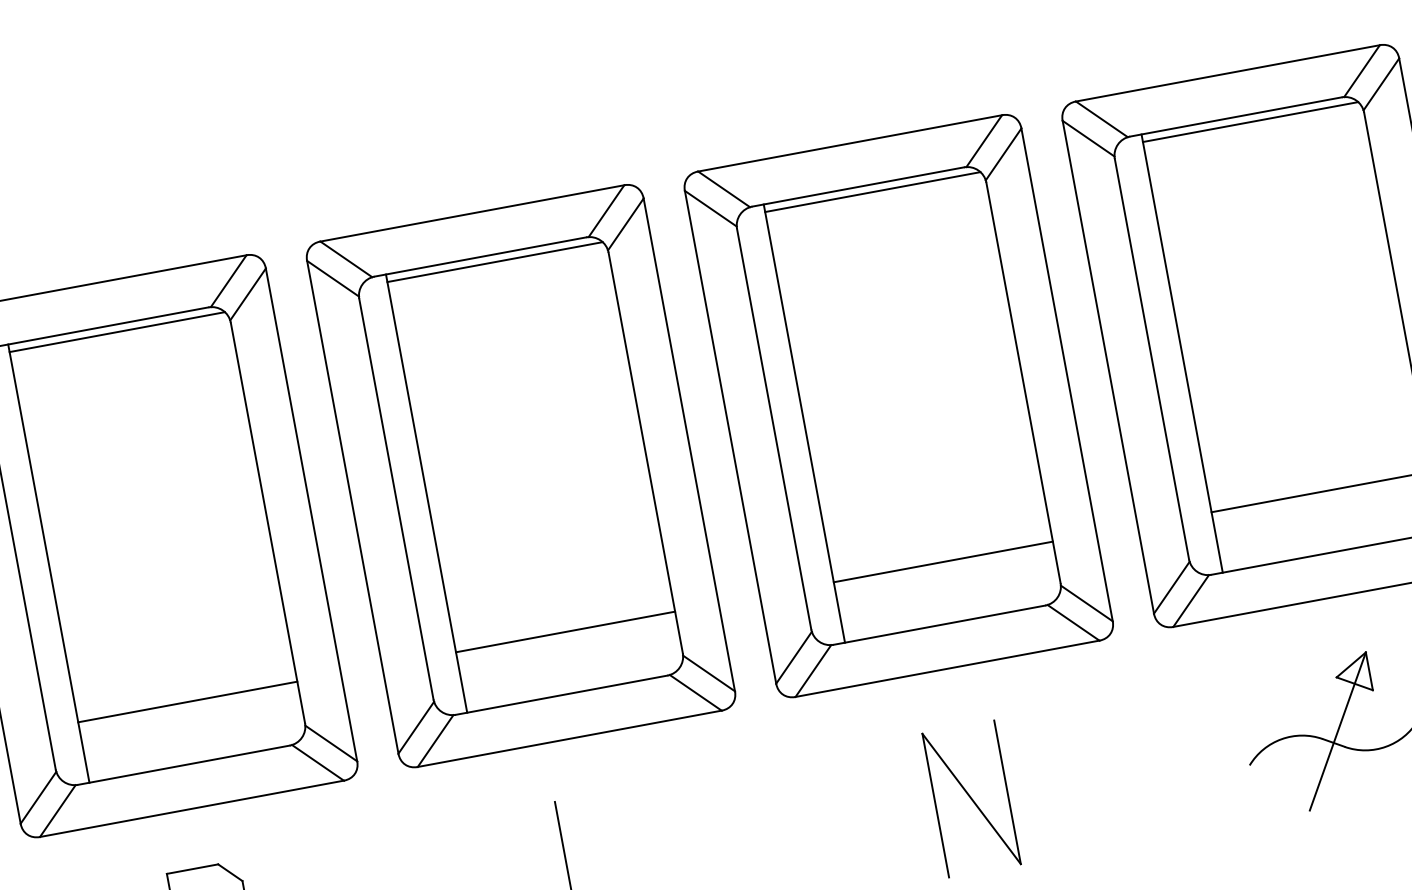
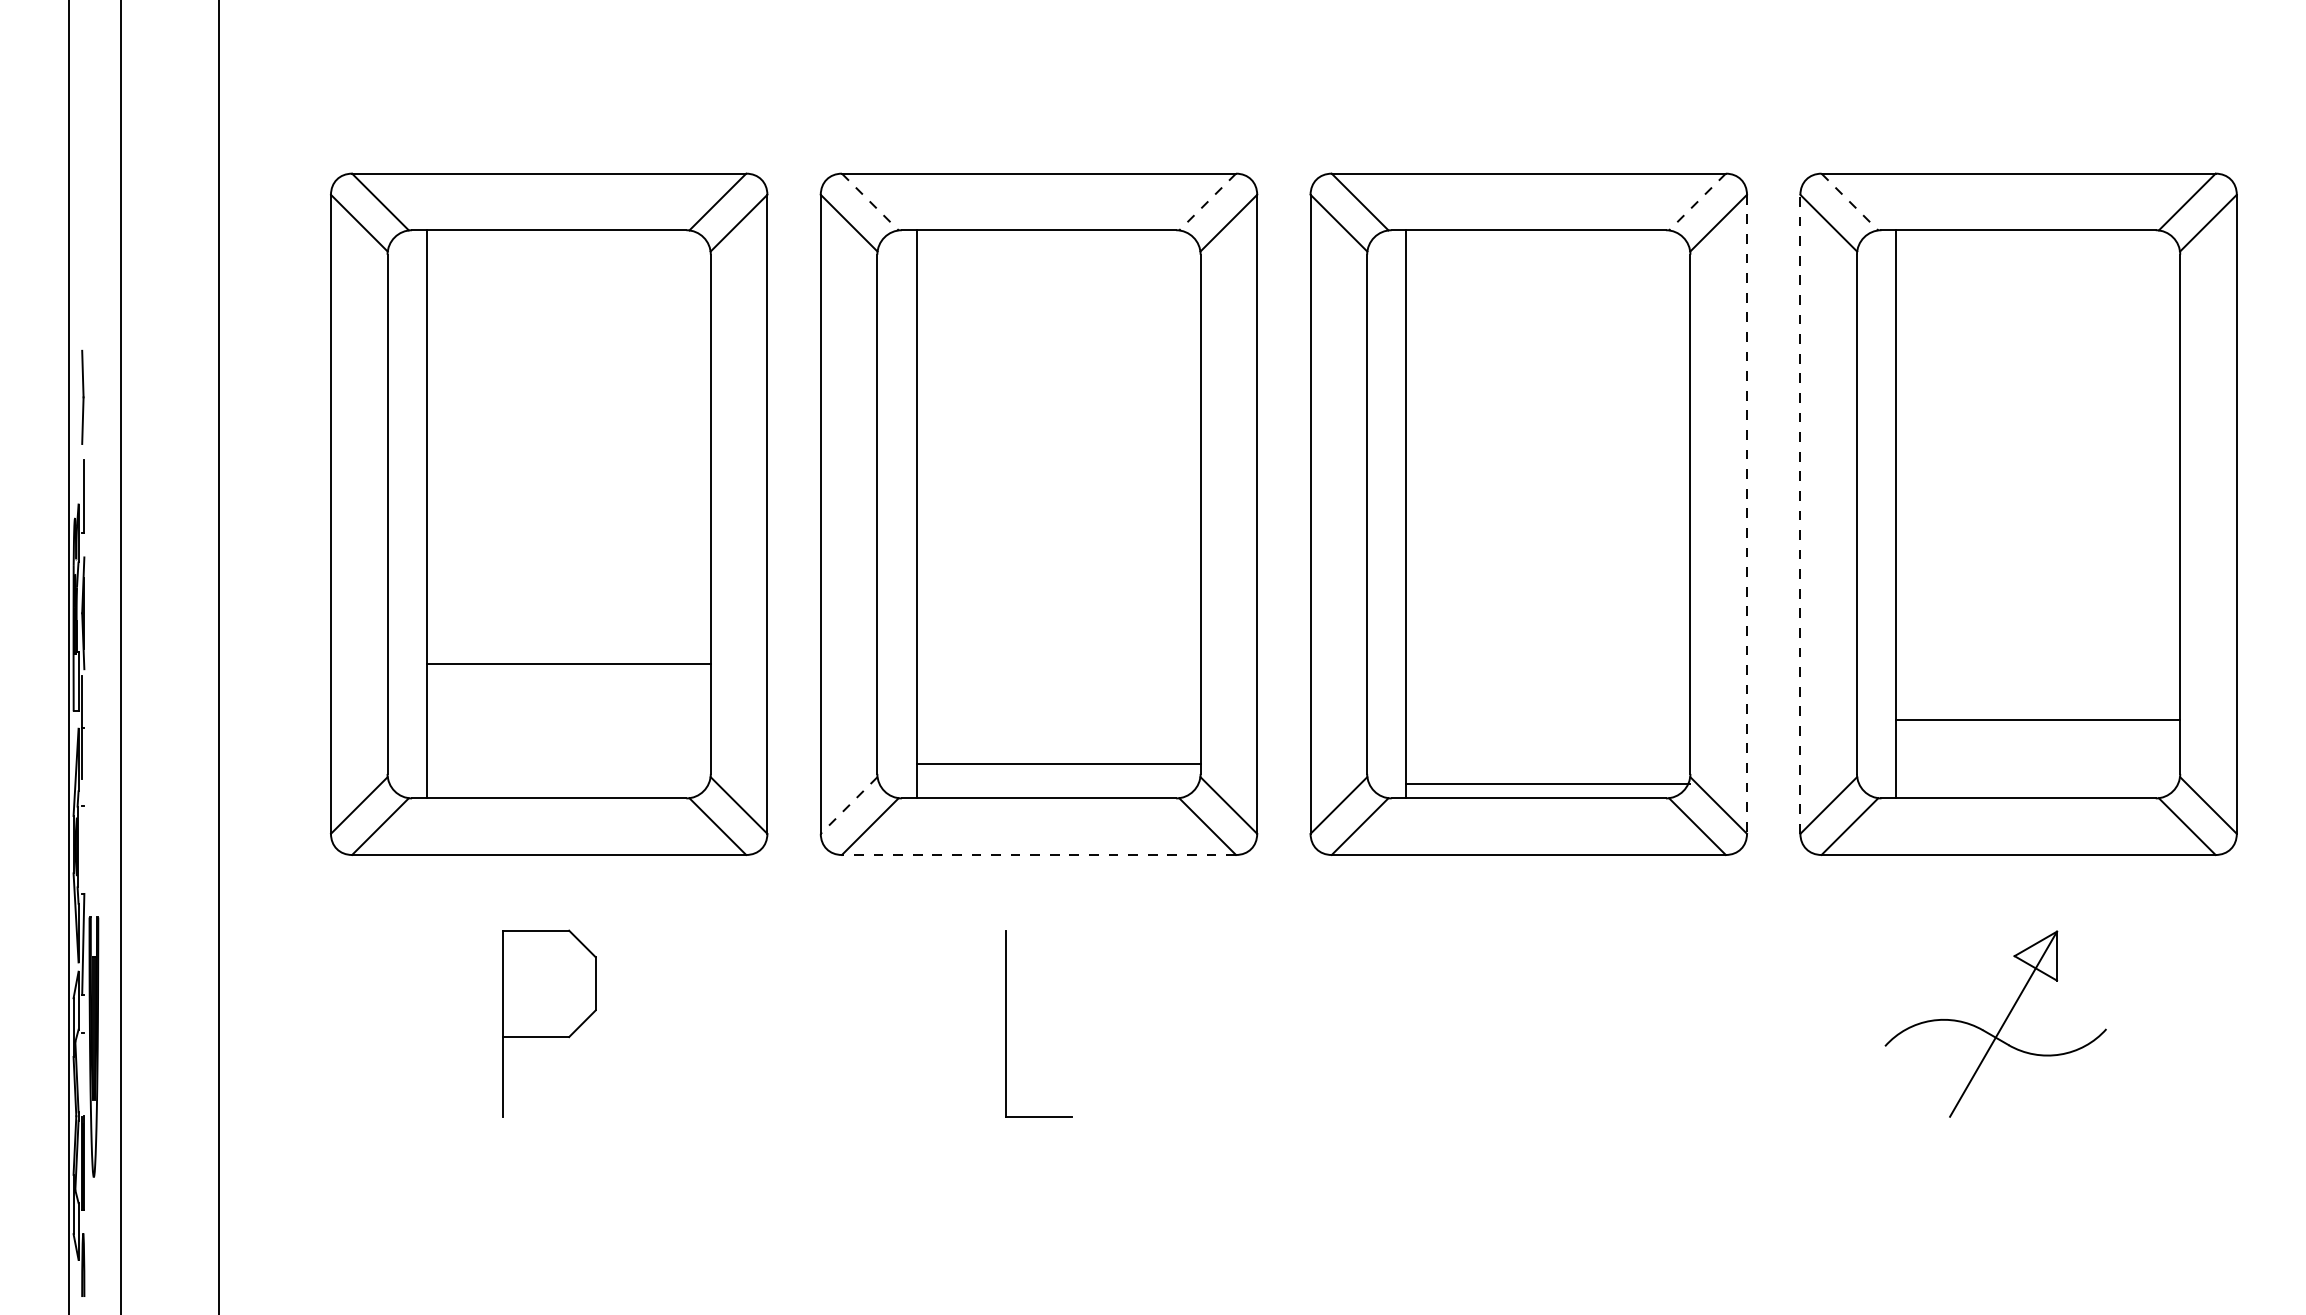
line: (1102, 119) -> (1850, 202), solid -> dashed
line: (1250, 122) -> (2035, 240), removed
line: (984, 141) -> (1697, 202), solid -> dashed
line: (872, 192) -> (1545, 240), removed
line: (606, 211) -> (1207, 202), solid -> dashed
line: (346, 259) -> (870, 202), solid -> dashed
line: (494, 262) -> (1055, 240), removed
line: (116, 332) -> (565, 240), removed
line: (1108, 366) -> (1800, 513), solid -> dashed
line: (1066, 375) -> (1746, 514), solid -> dashed
line: (943, 562) -> (1548, 784), moved
line: (565, 632) -> (1058, 764), moved
line: (187, 702) -> (568, 664), moved
line: (415, 727) -> (848, 805), solid -> dashed
line: (569, 738) -> (1038, 854), solid -> dashed
part: (971, 798) -> (1528, 1023), removed

